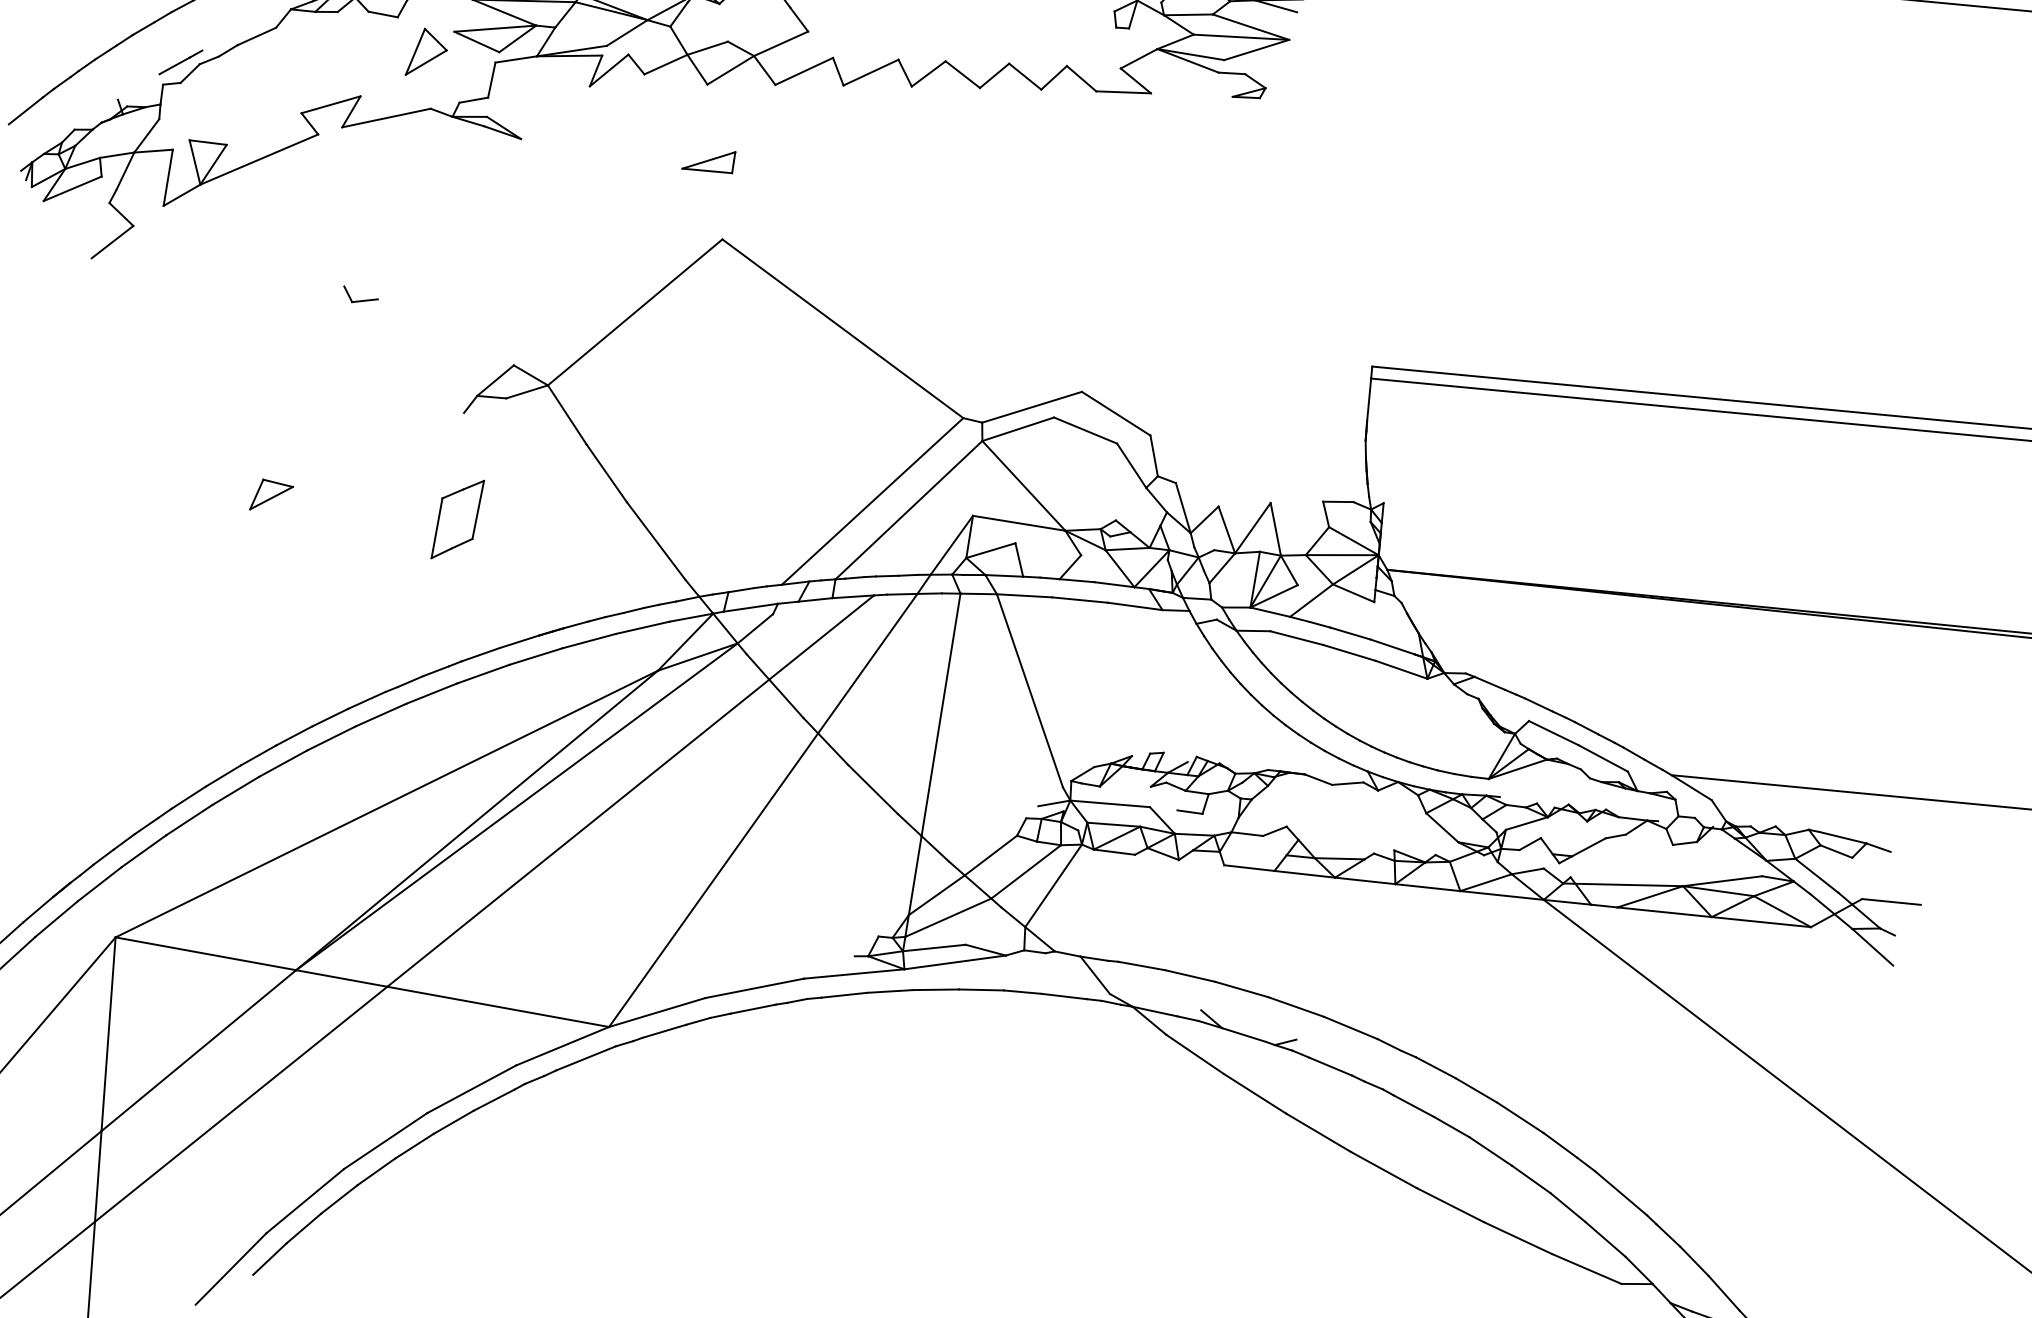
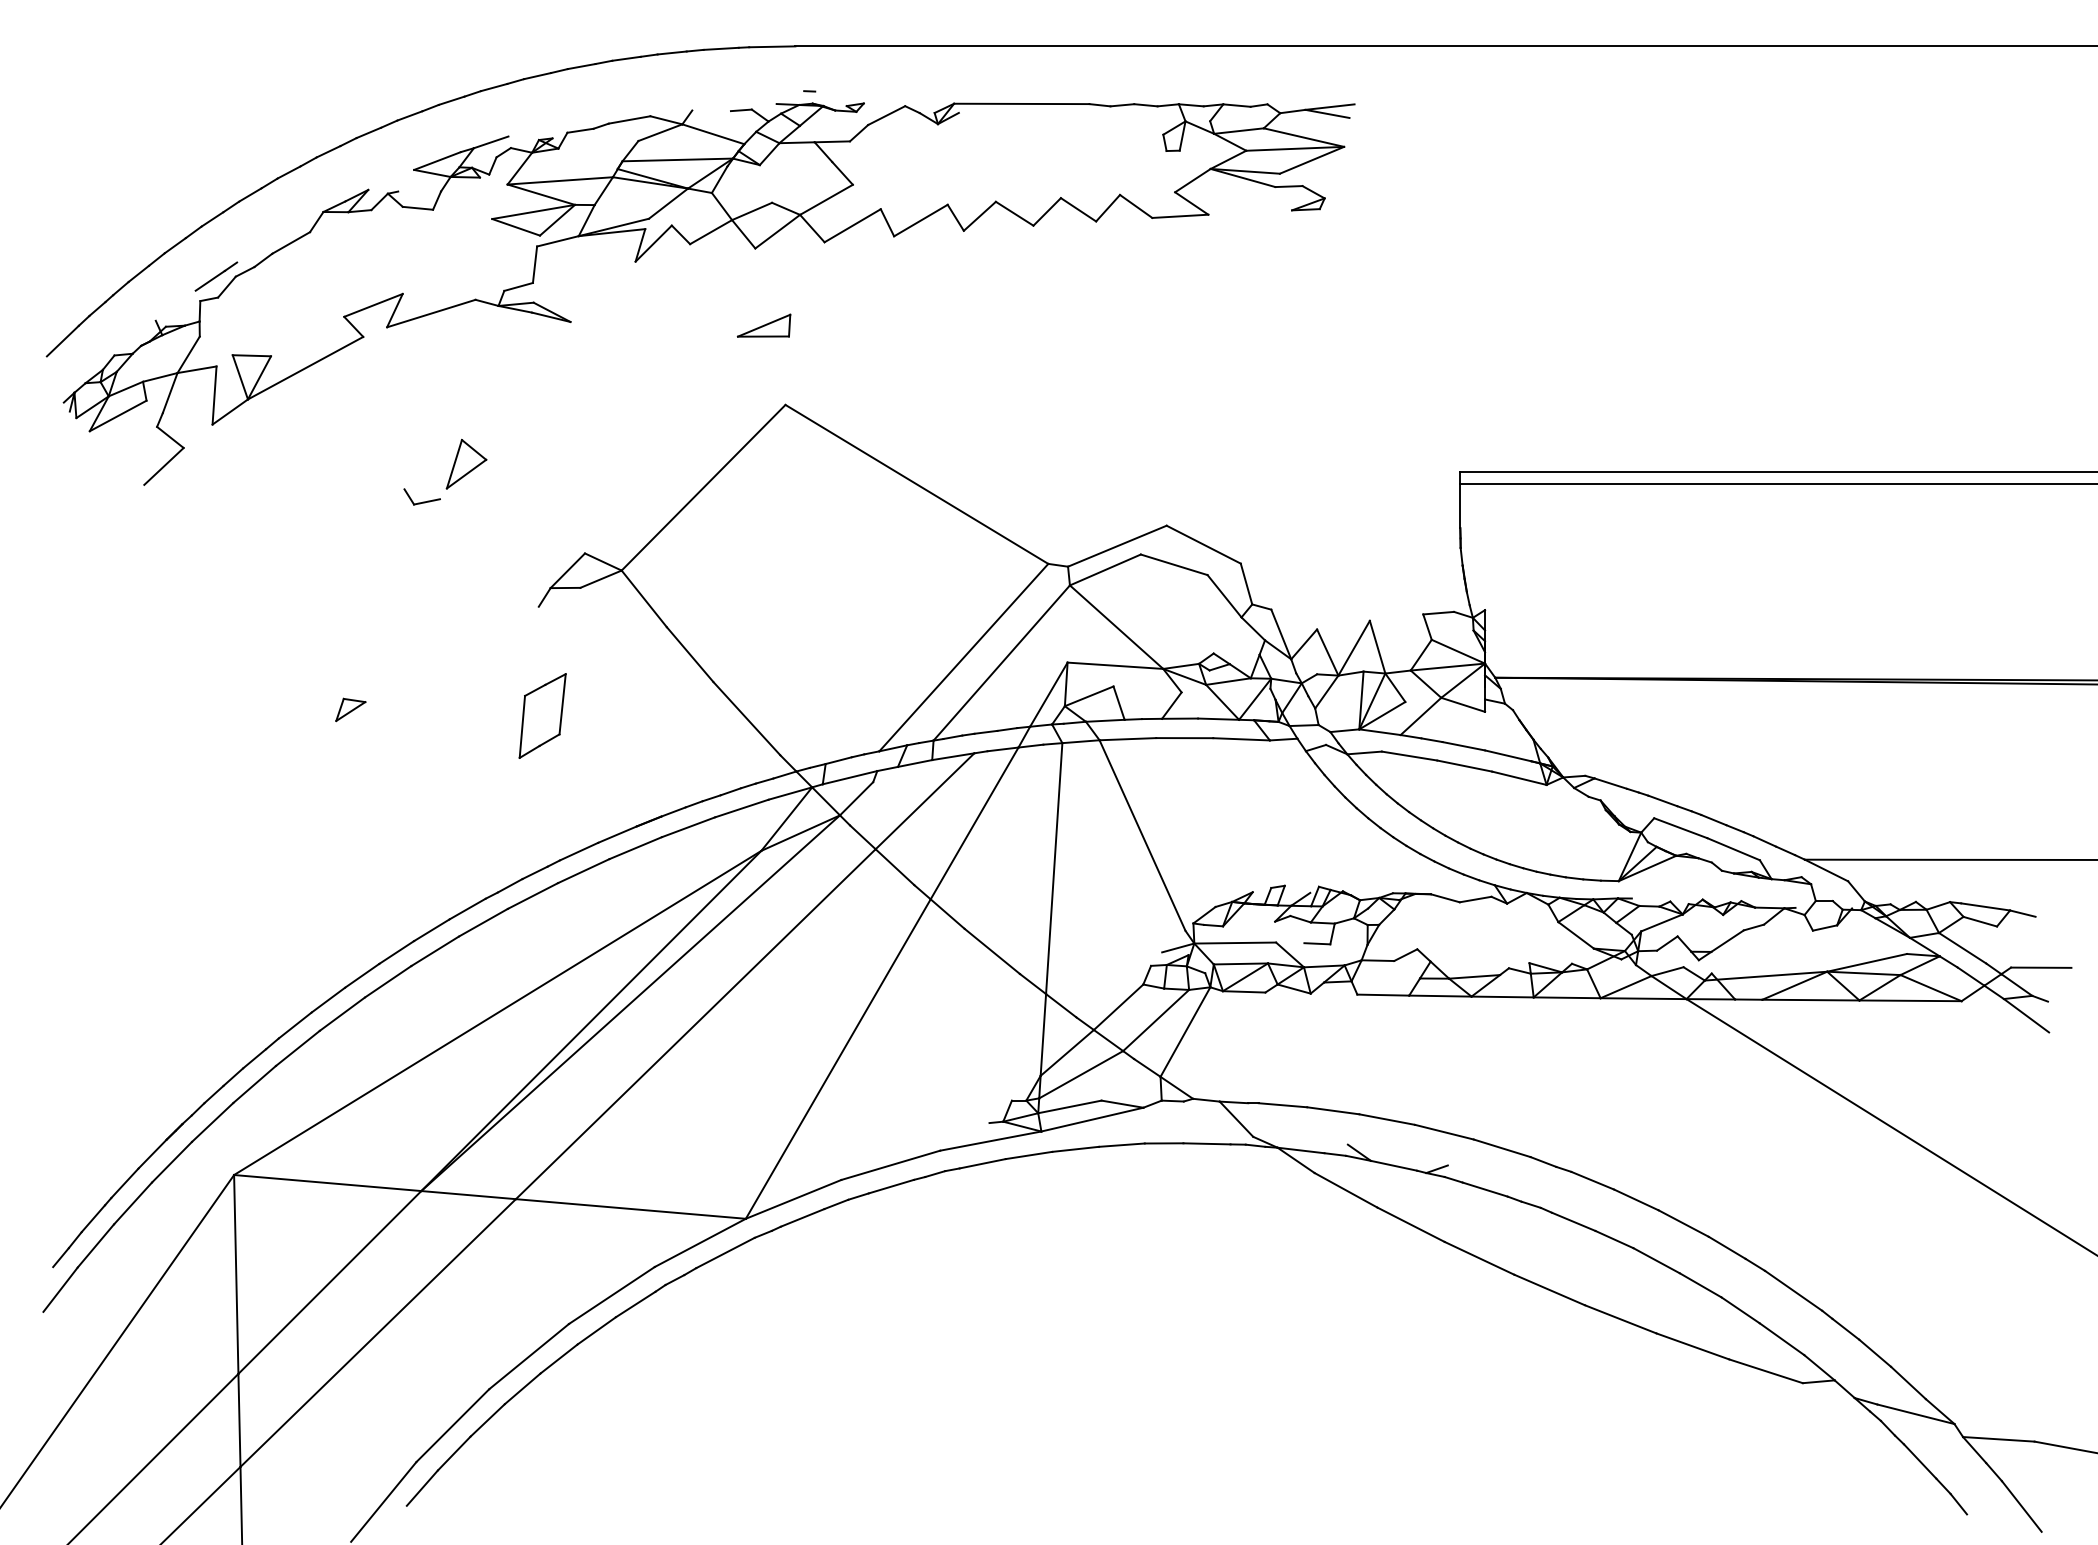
part: (427, 52) -> (466, 463), moved
part: (271, 495) -> (350, 709), size x0.7

